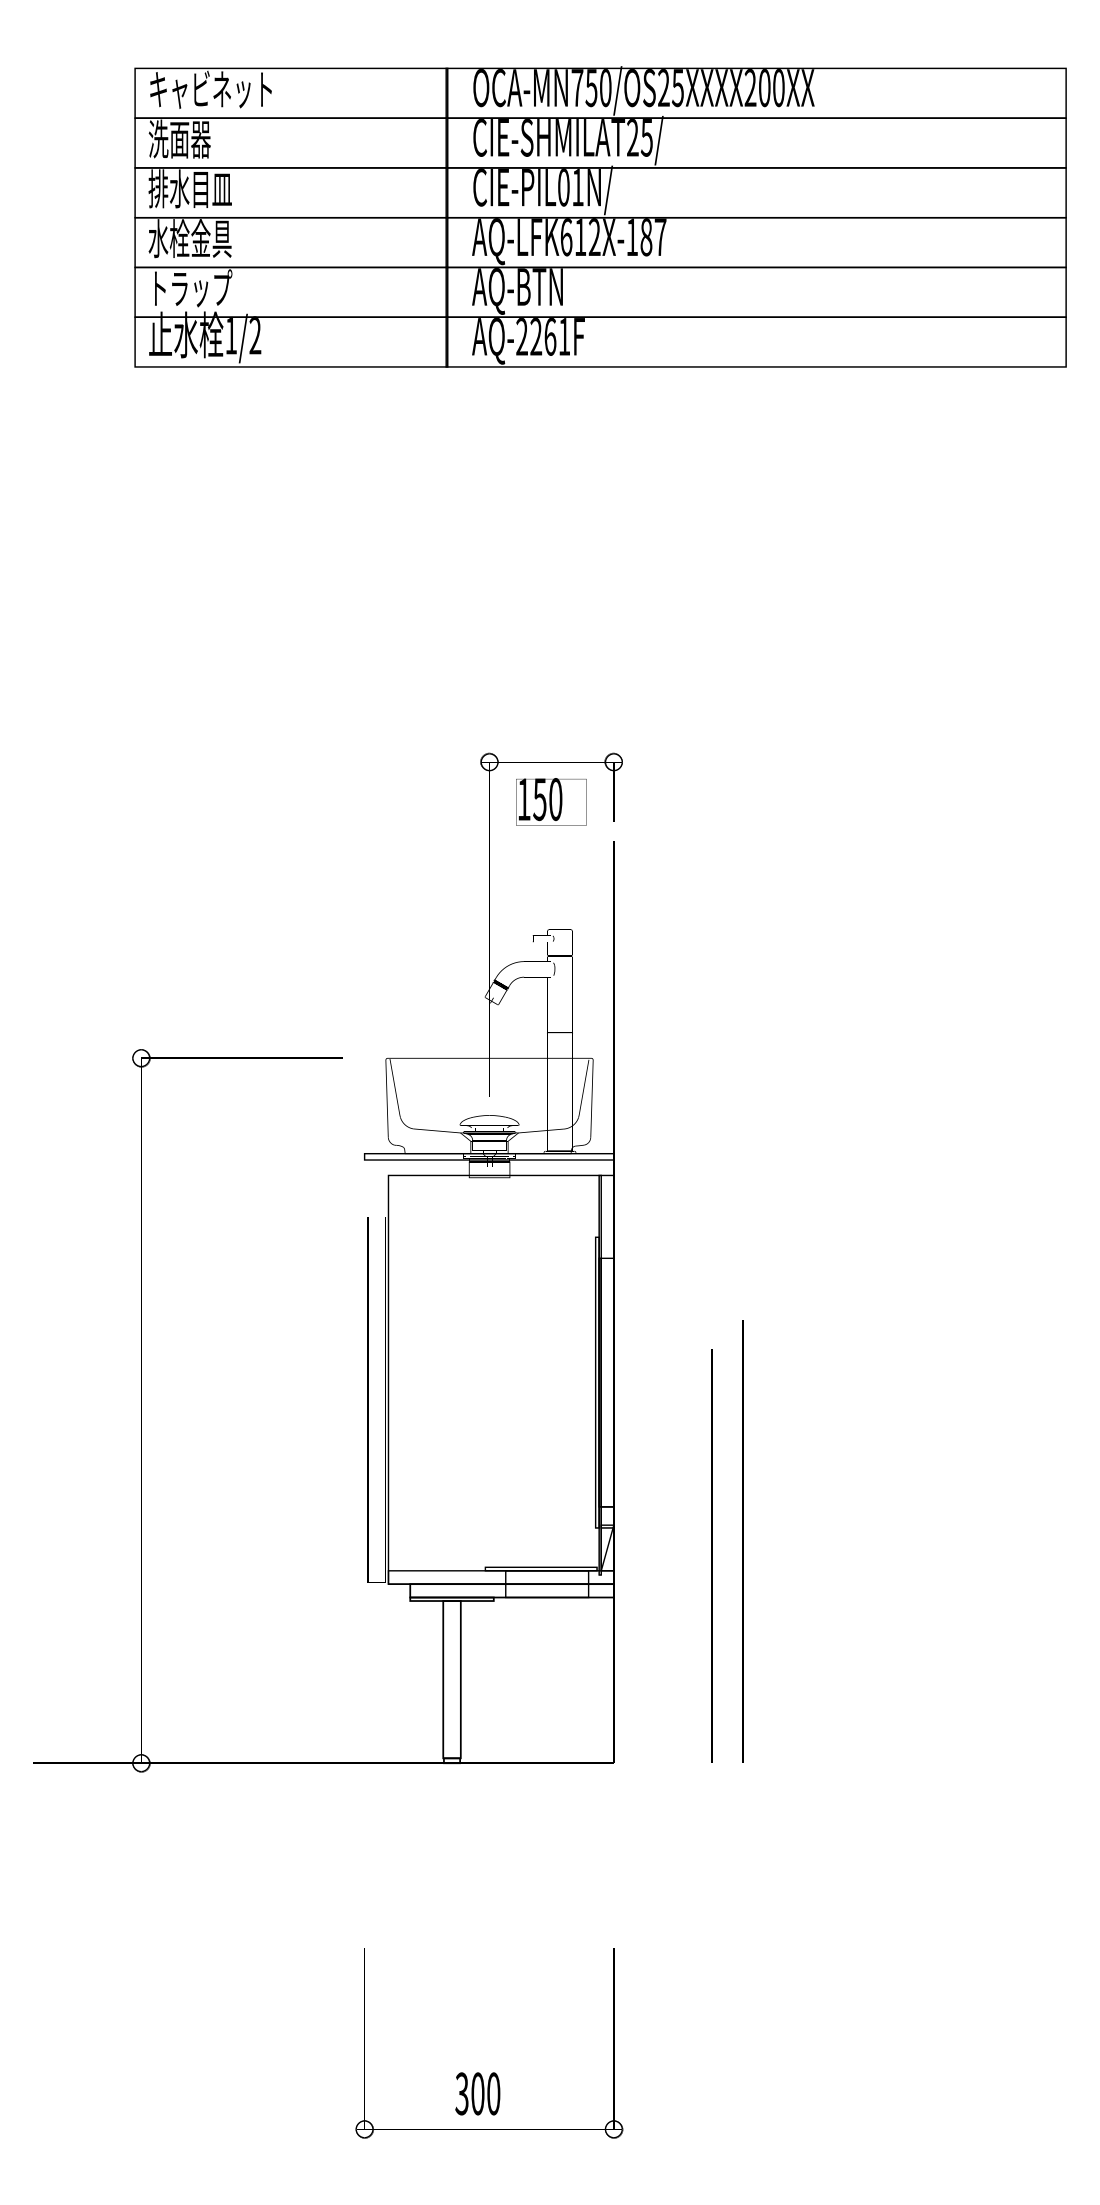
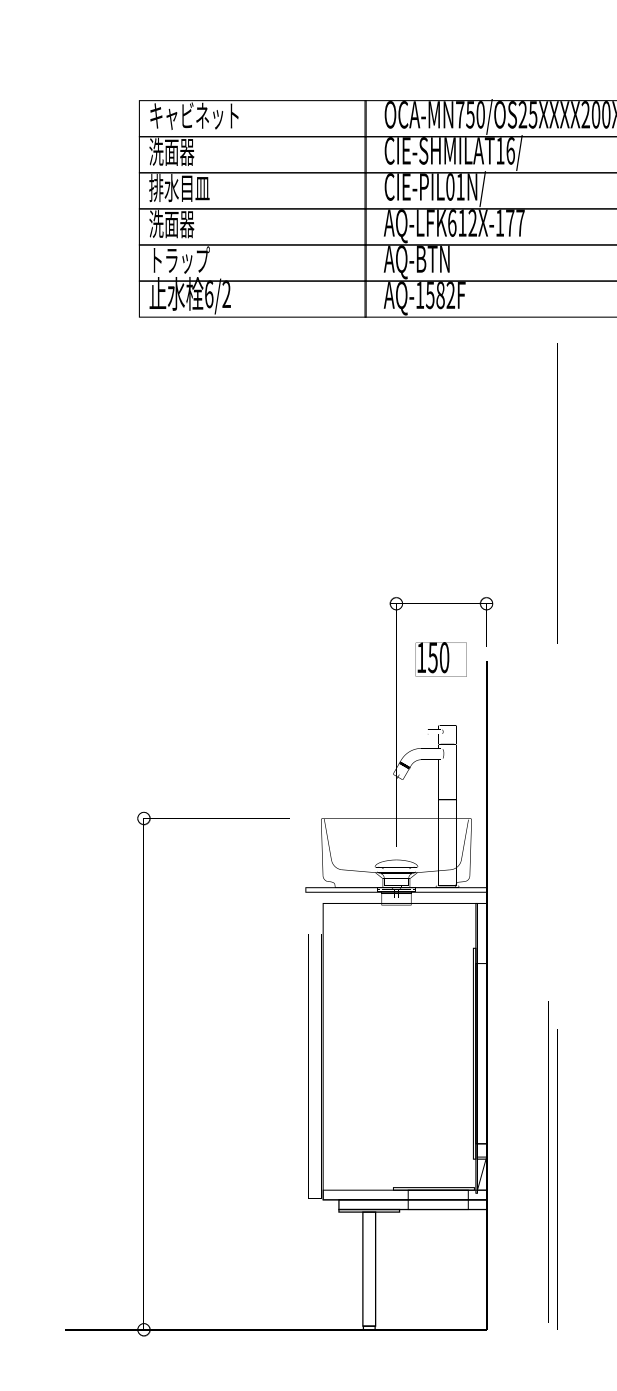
text: (639, 137) -> (505, 150), CIE-SHMILAT25/ -> CIE-SHMILAT16/
text: (646, 237) -> (510, 223), AQ-LFK612X-187 -> AQ-LFK612X-177
text: (189, 238) -> (178, 223), 水栓金具 -> 洗面器
text: (231, 335) -> (209, 294), 1/2 -> 6/2
text: (543, 336) -> (435, 295), AQ-2261F -> AQ-1582F
line: (711, 609) -> (557, 493), added
text: (551, 801) -> (441, 659), moved
line: (742, 1541) -> (547, 1161), moved

